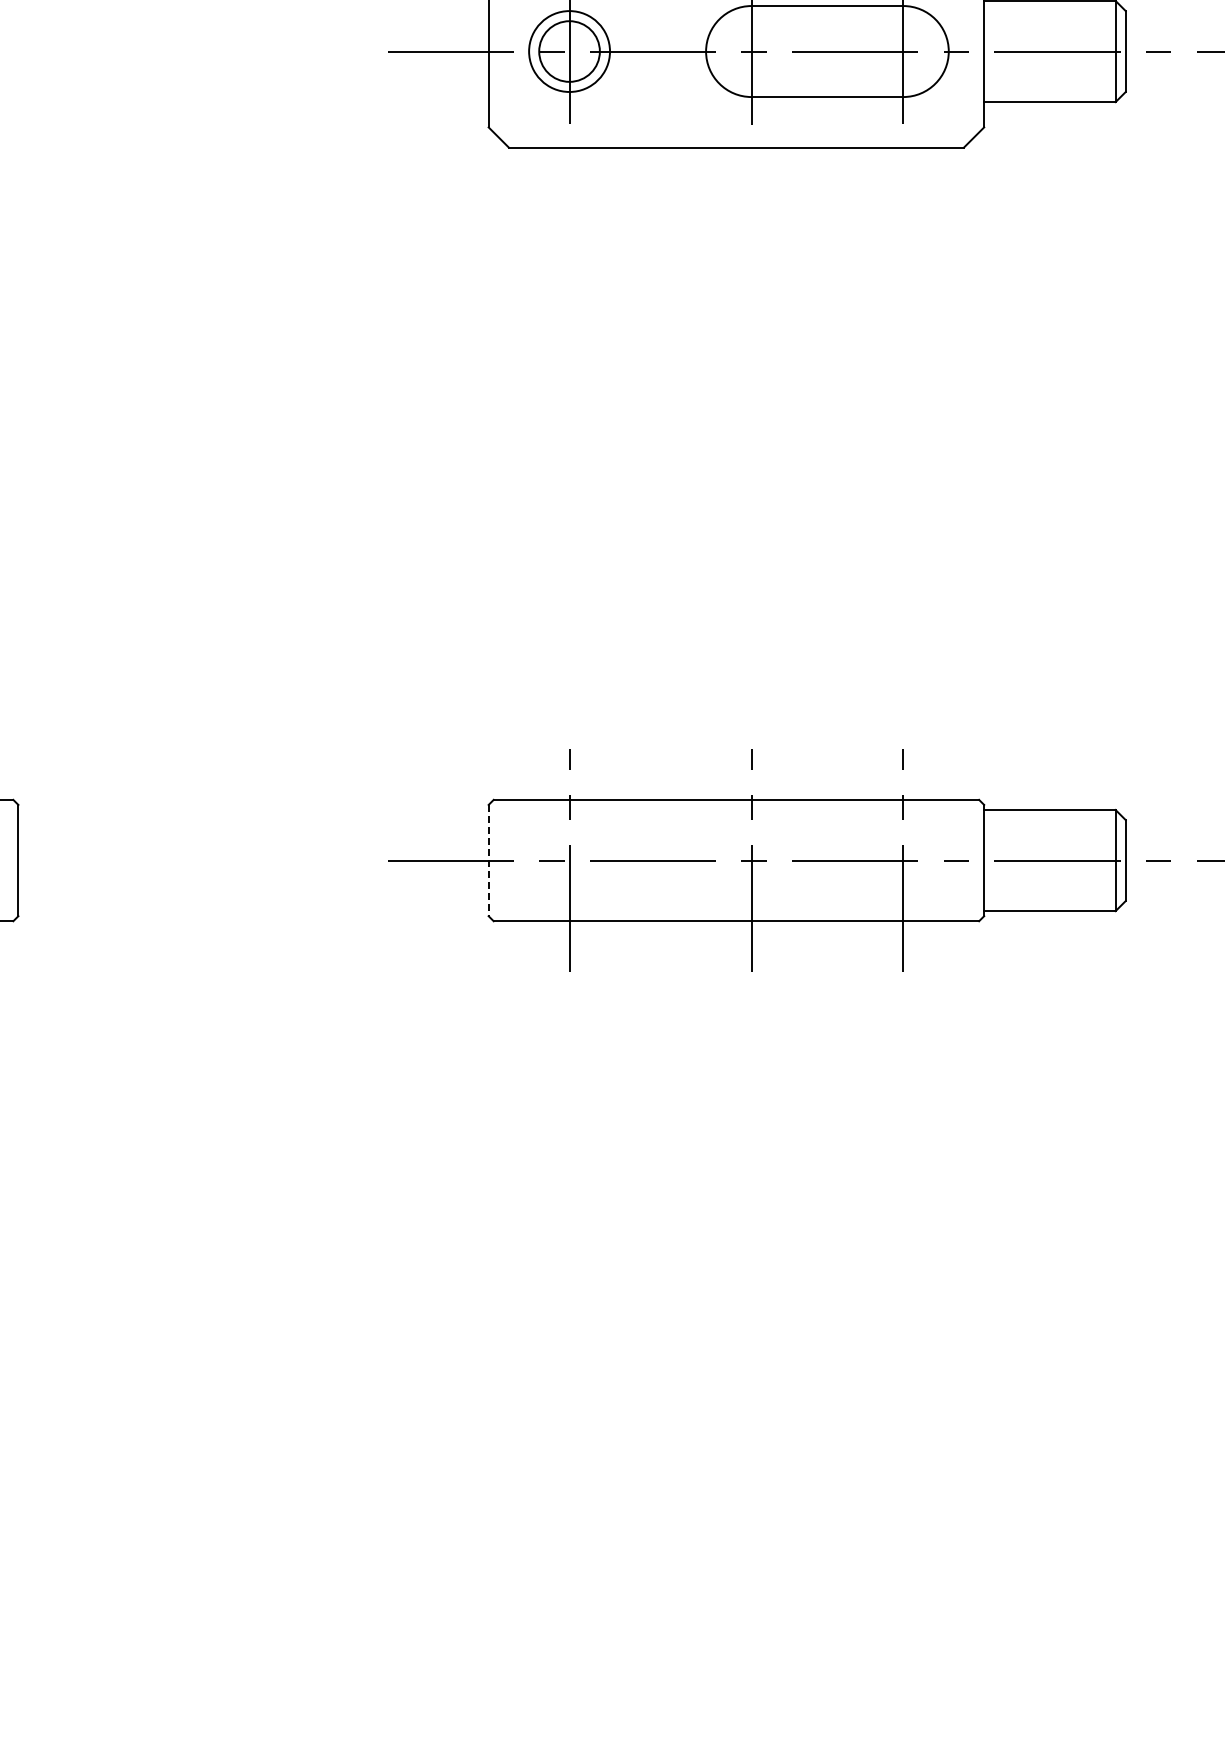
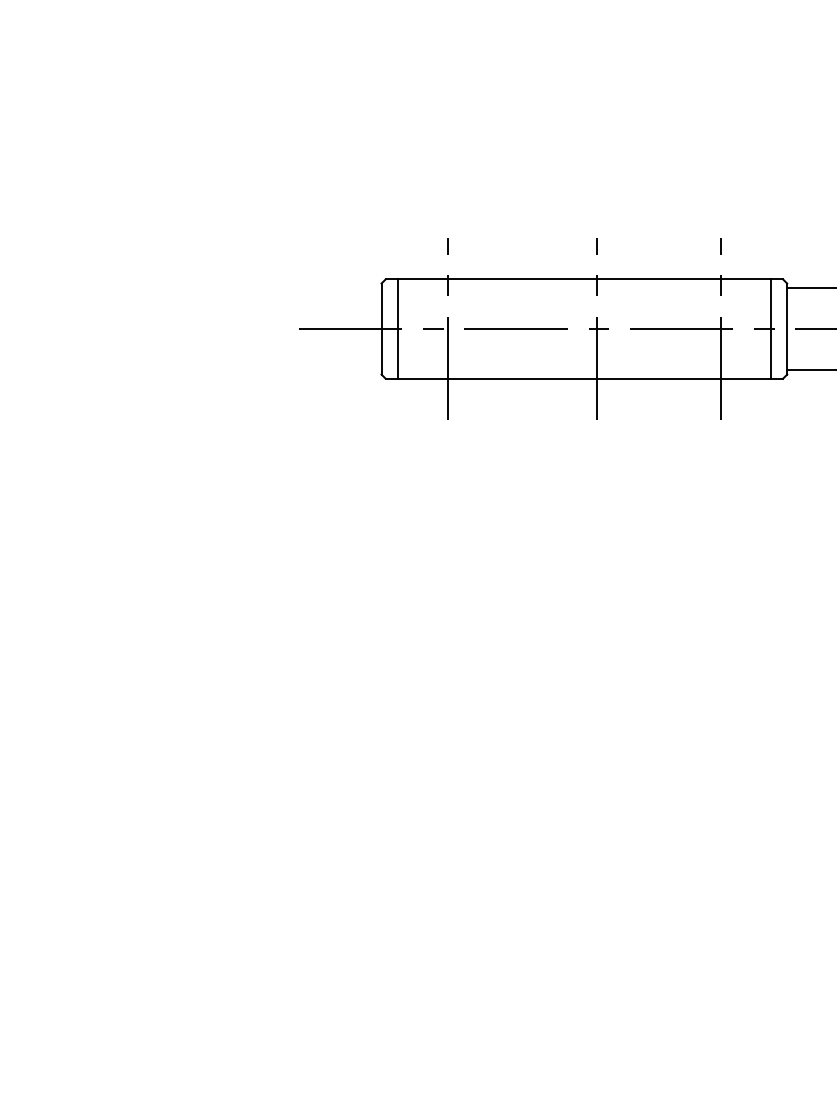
line: (488, 860) -> (381, 329), dashed -> solid
line: (508, 860) -> (397, 329), added
line: (963, 860) -> (770, 329), added

